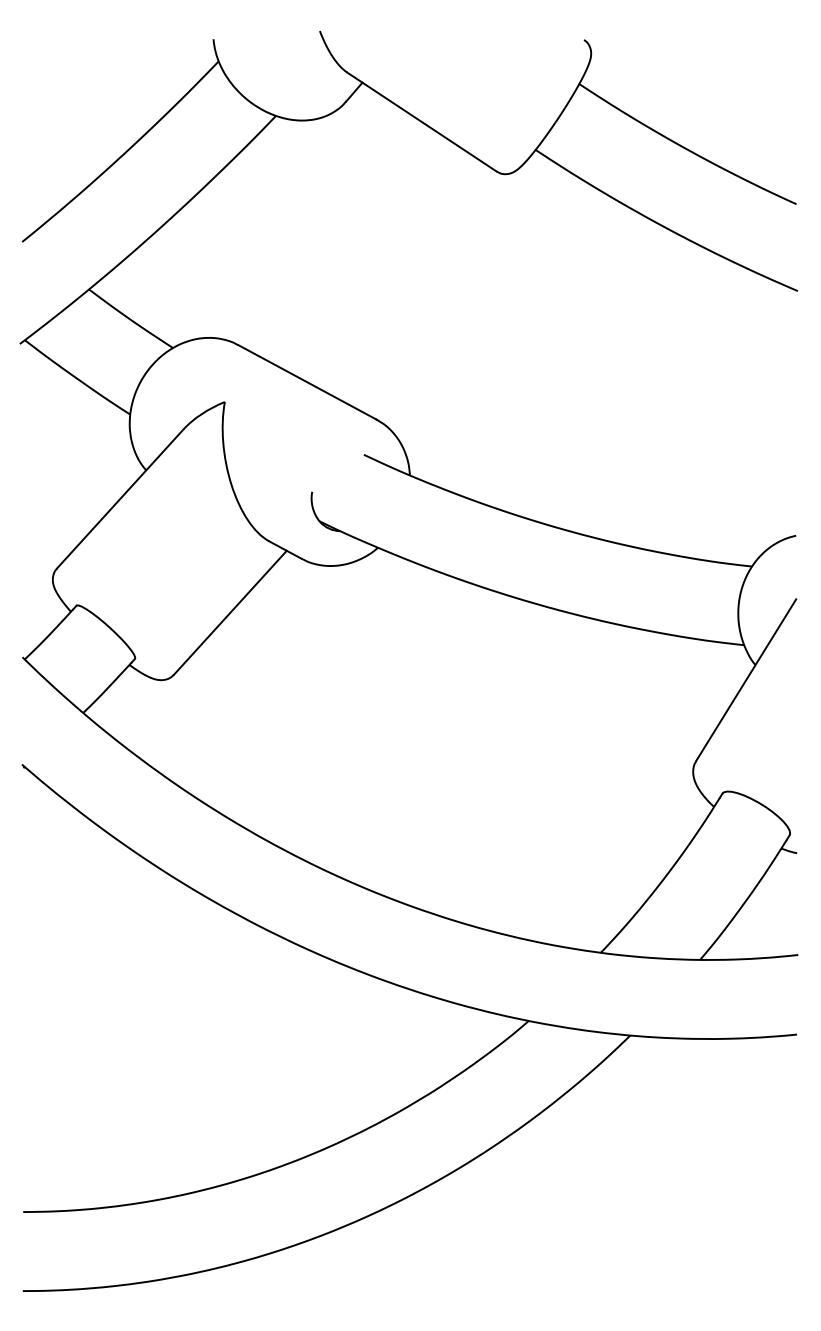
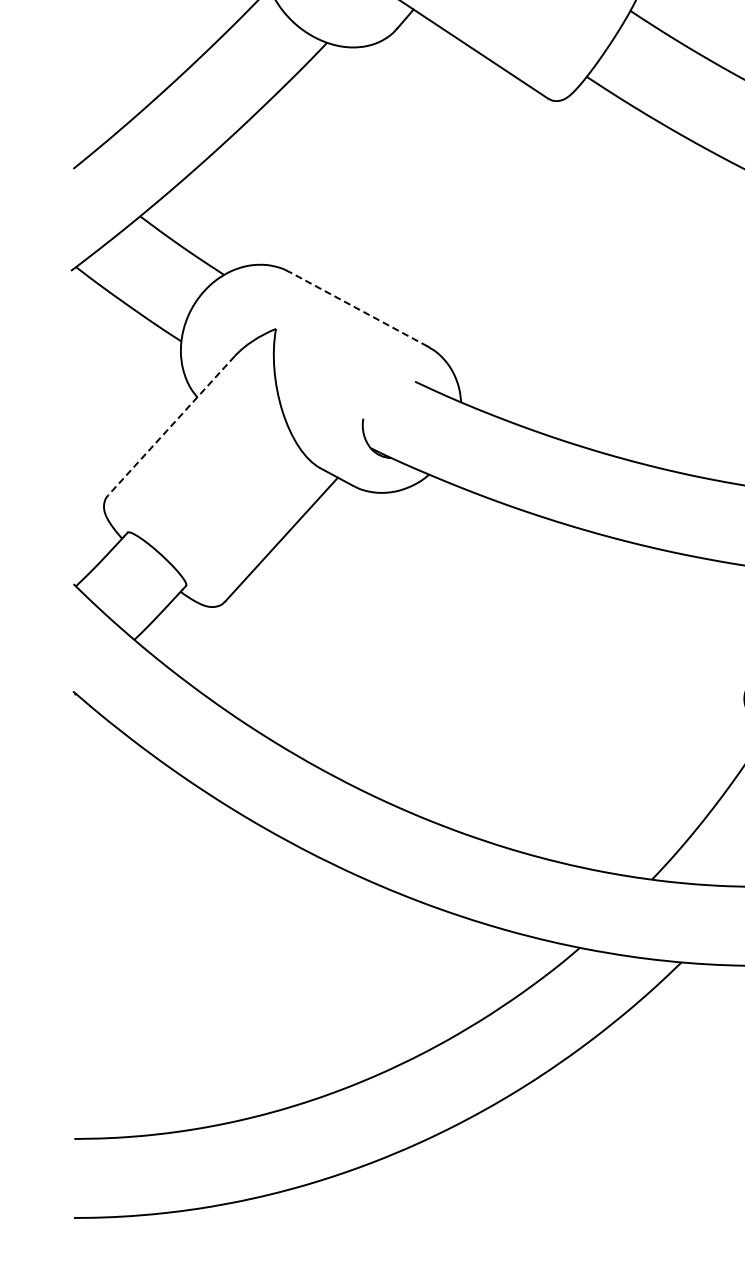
line: (307, 382) -> (358, 309), solid -> dashed
line: (120, 498) -> (171, 425), solid -> dashed

